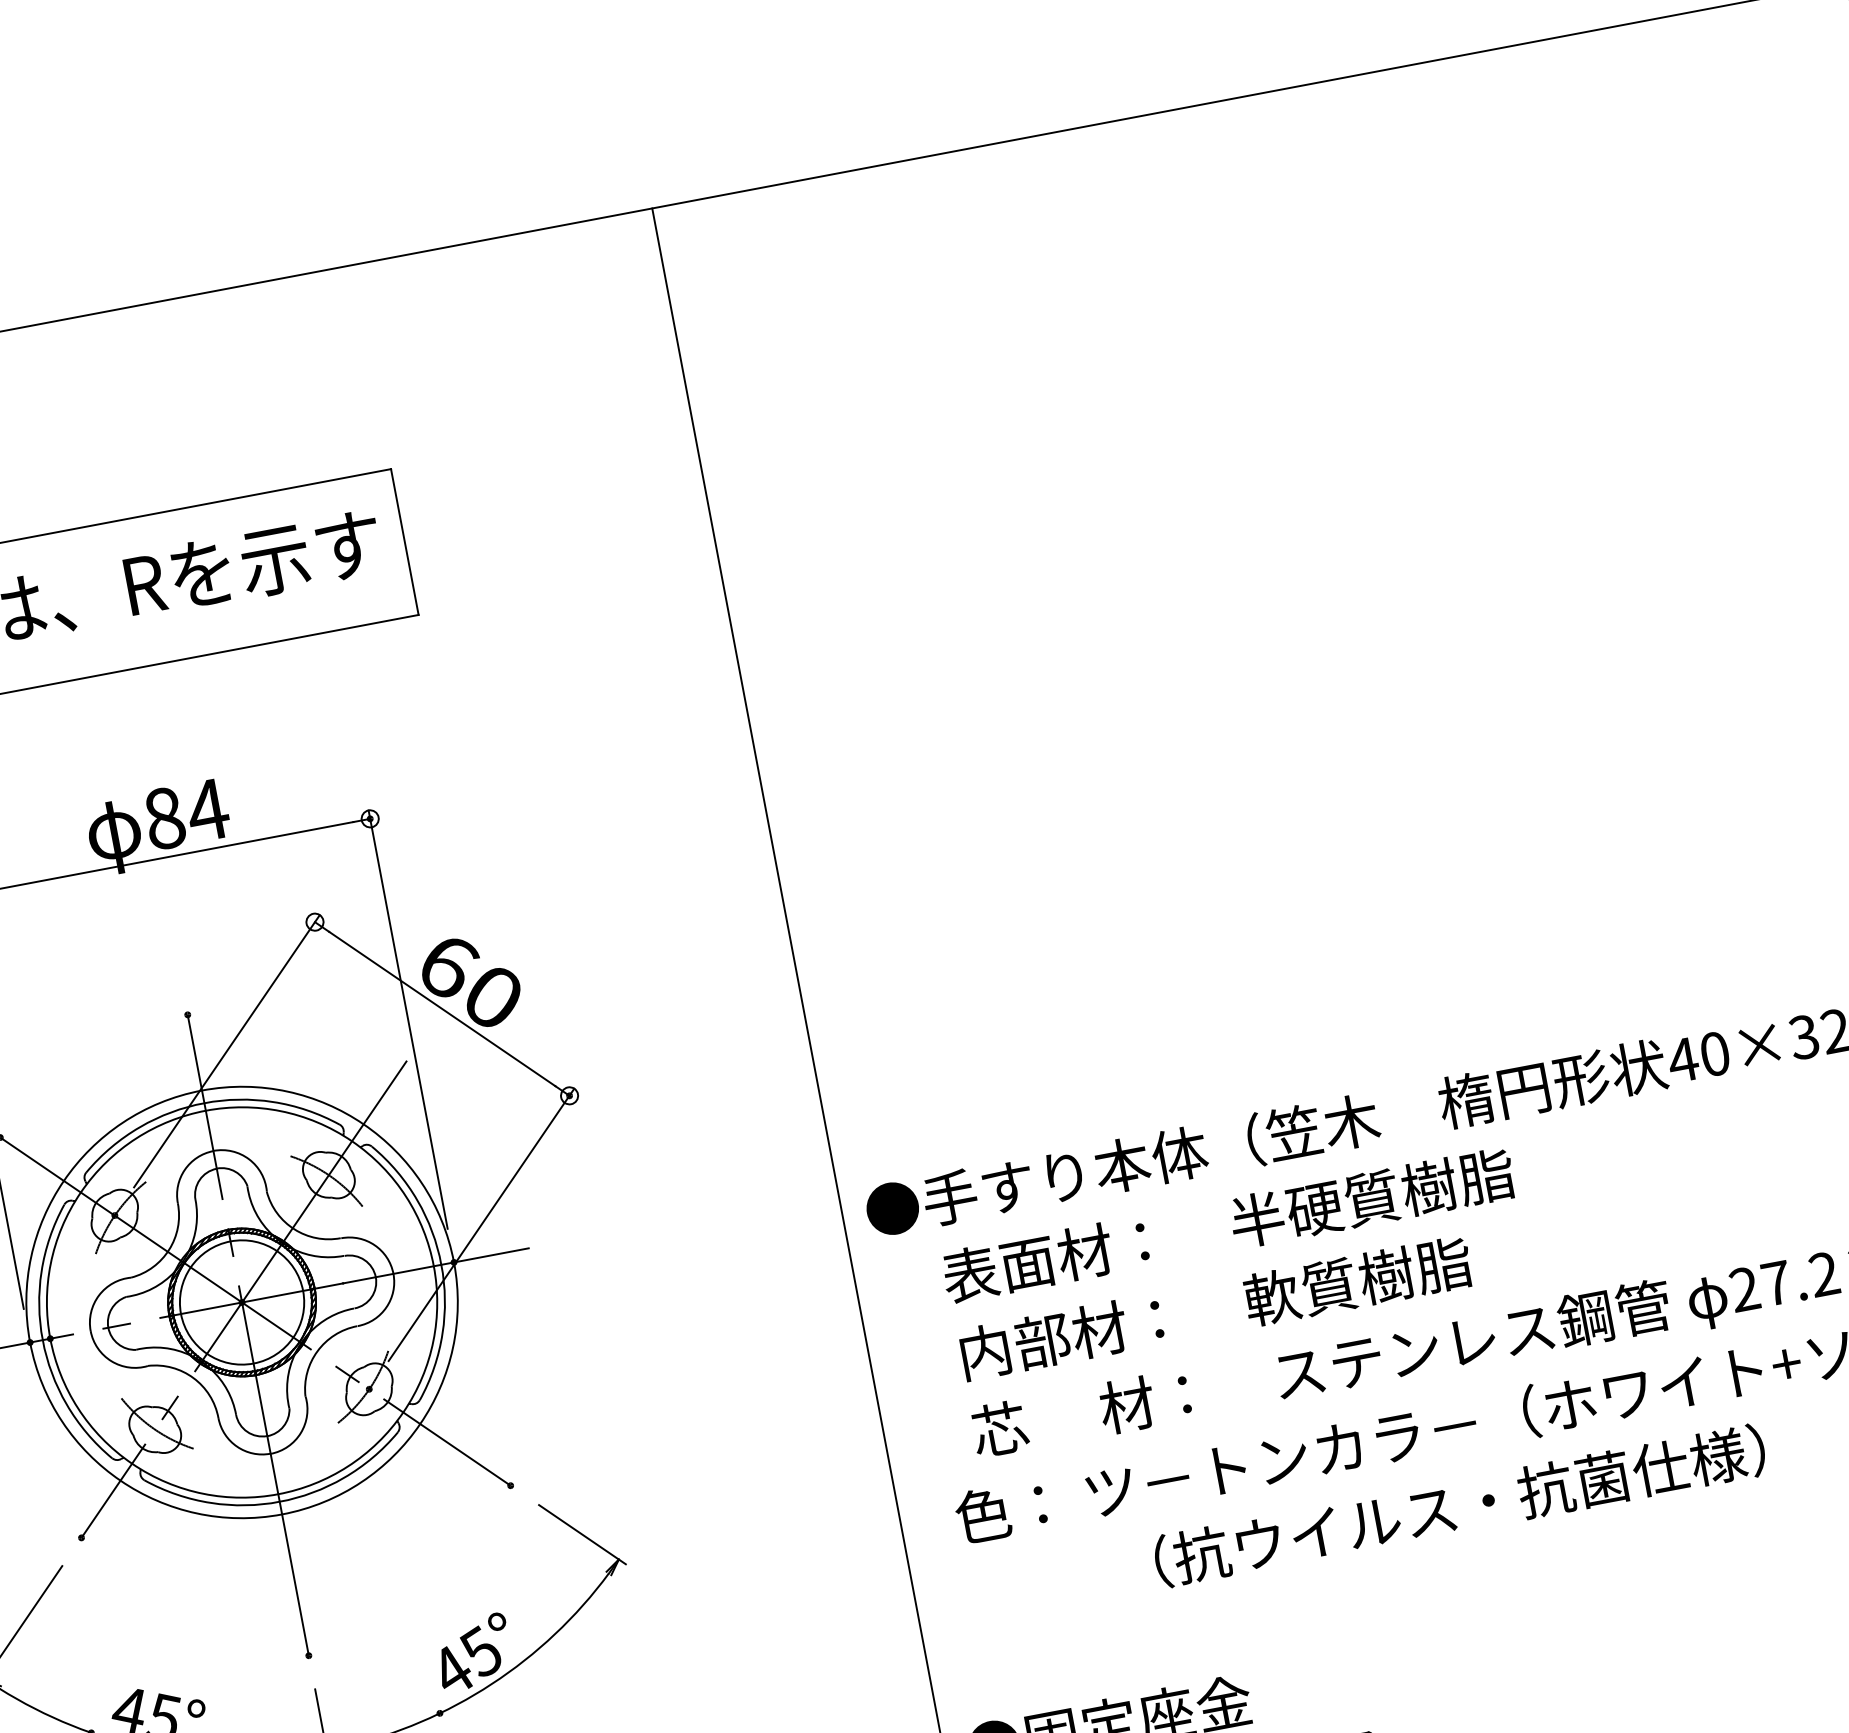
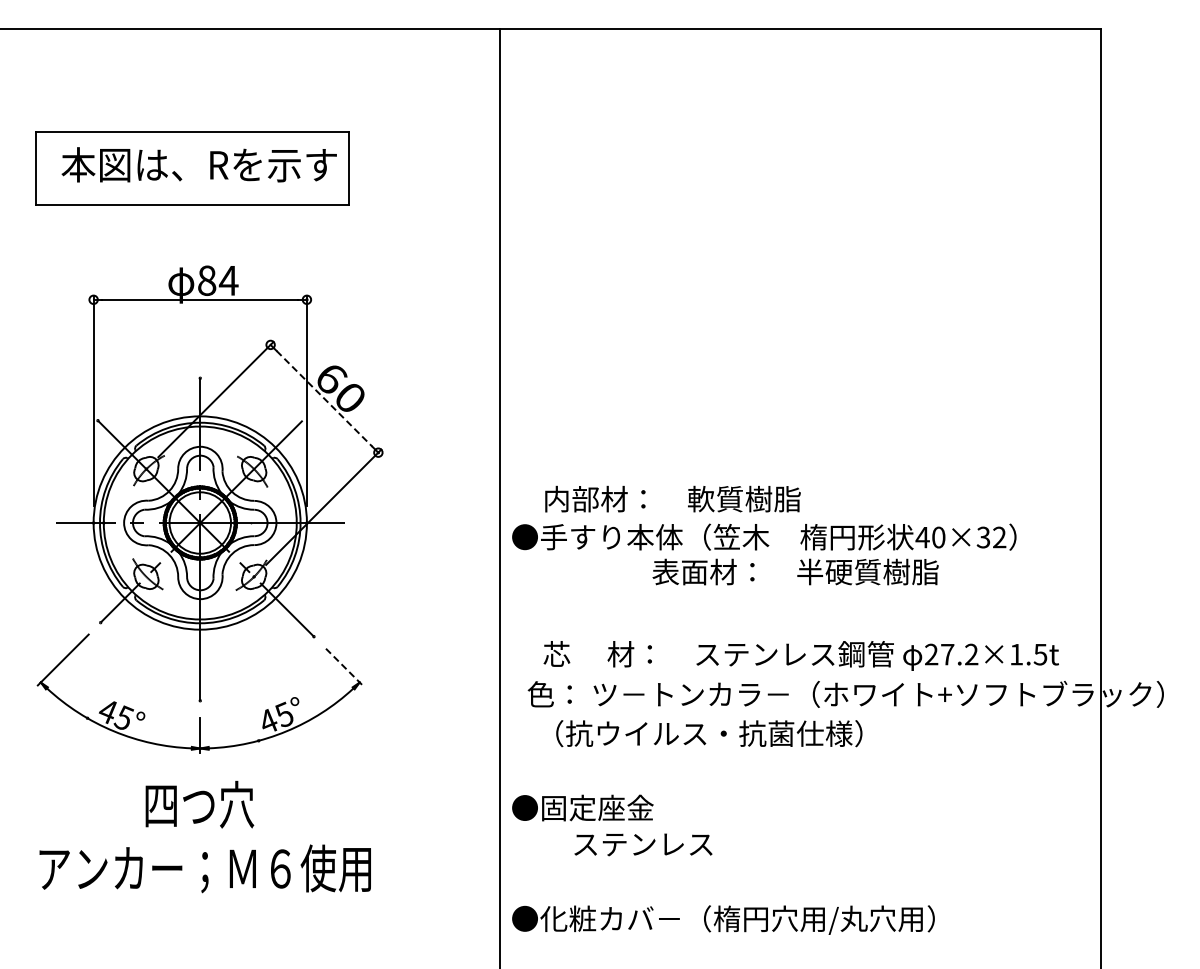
line: (442, 1008) -> (324, 398), solid -> dashed
text: (1227, 1224) -> (795, 571), moved
text: (1214, 1306) -> (672, 498), moved
text: (1460, 1505) -> (709, 733), moved
line: (582, 1535) -> (344, 667), solid -> dashed

